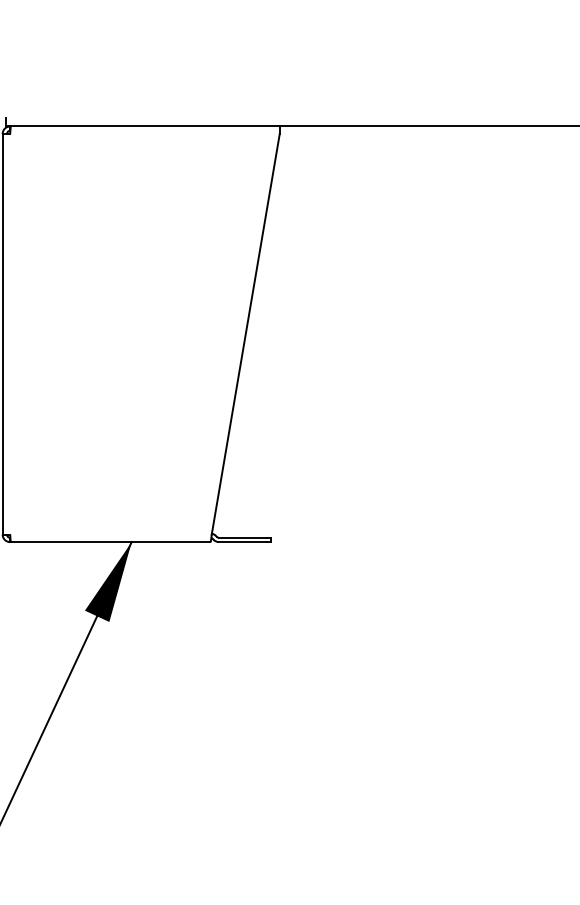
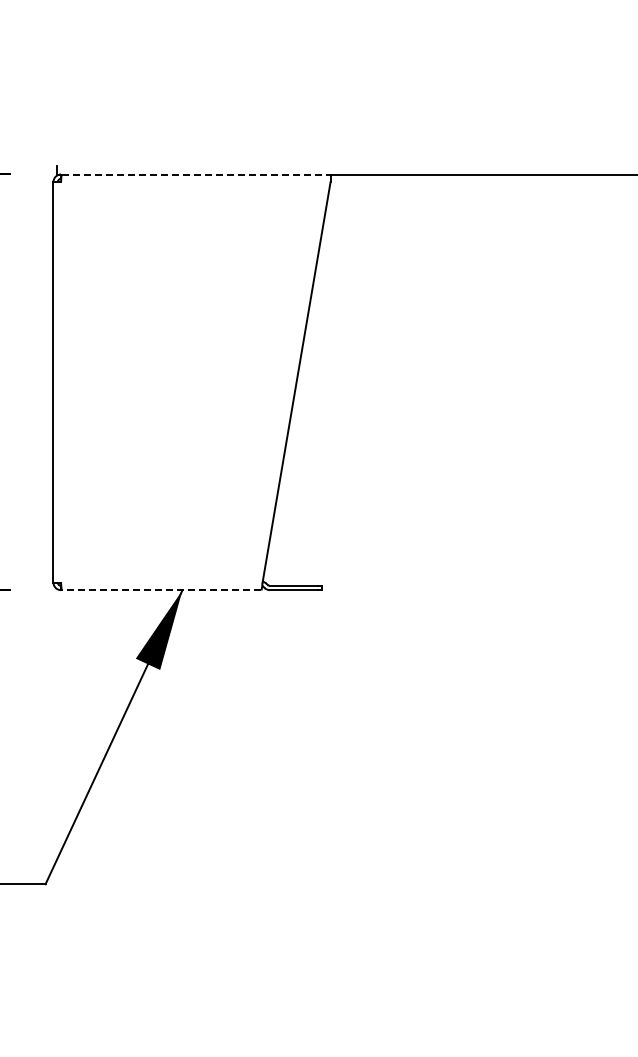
line: (145, 126) -> (196, 174), solid -> dashed
line: (110, 542) -> (161, 590), solid -> dashed

